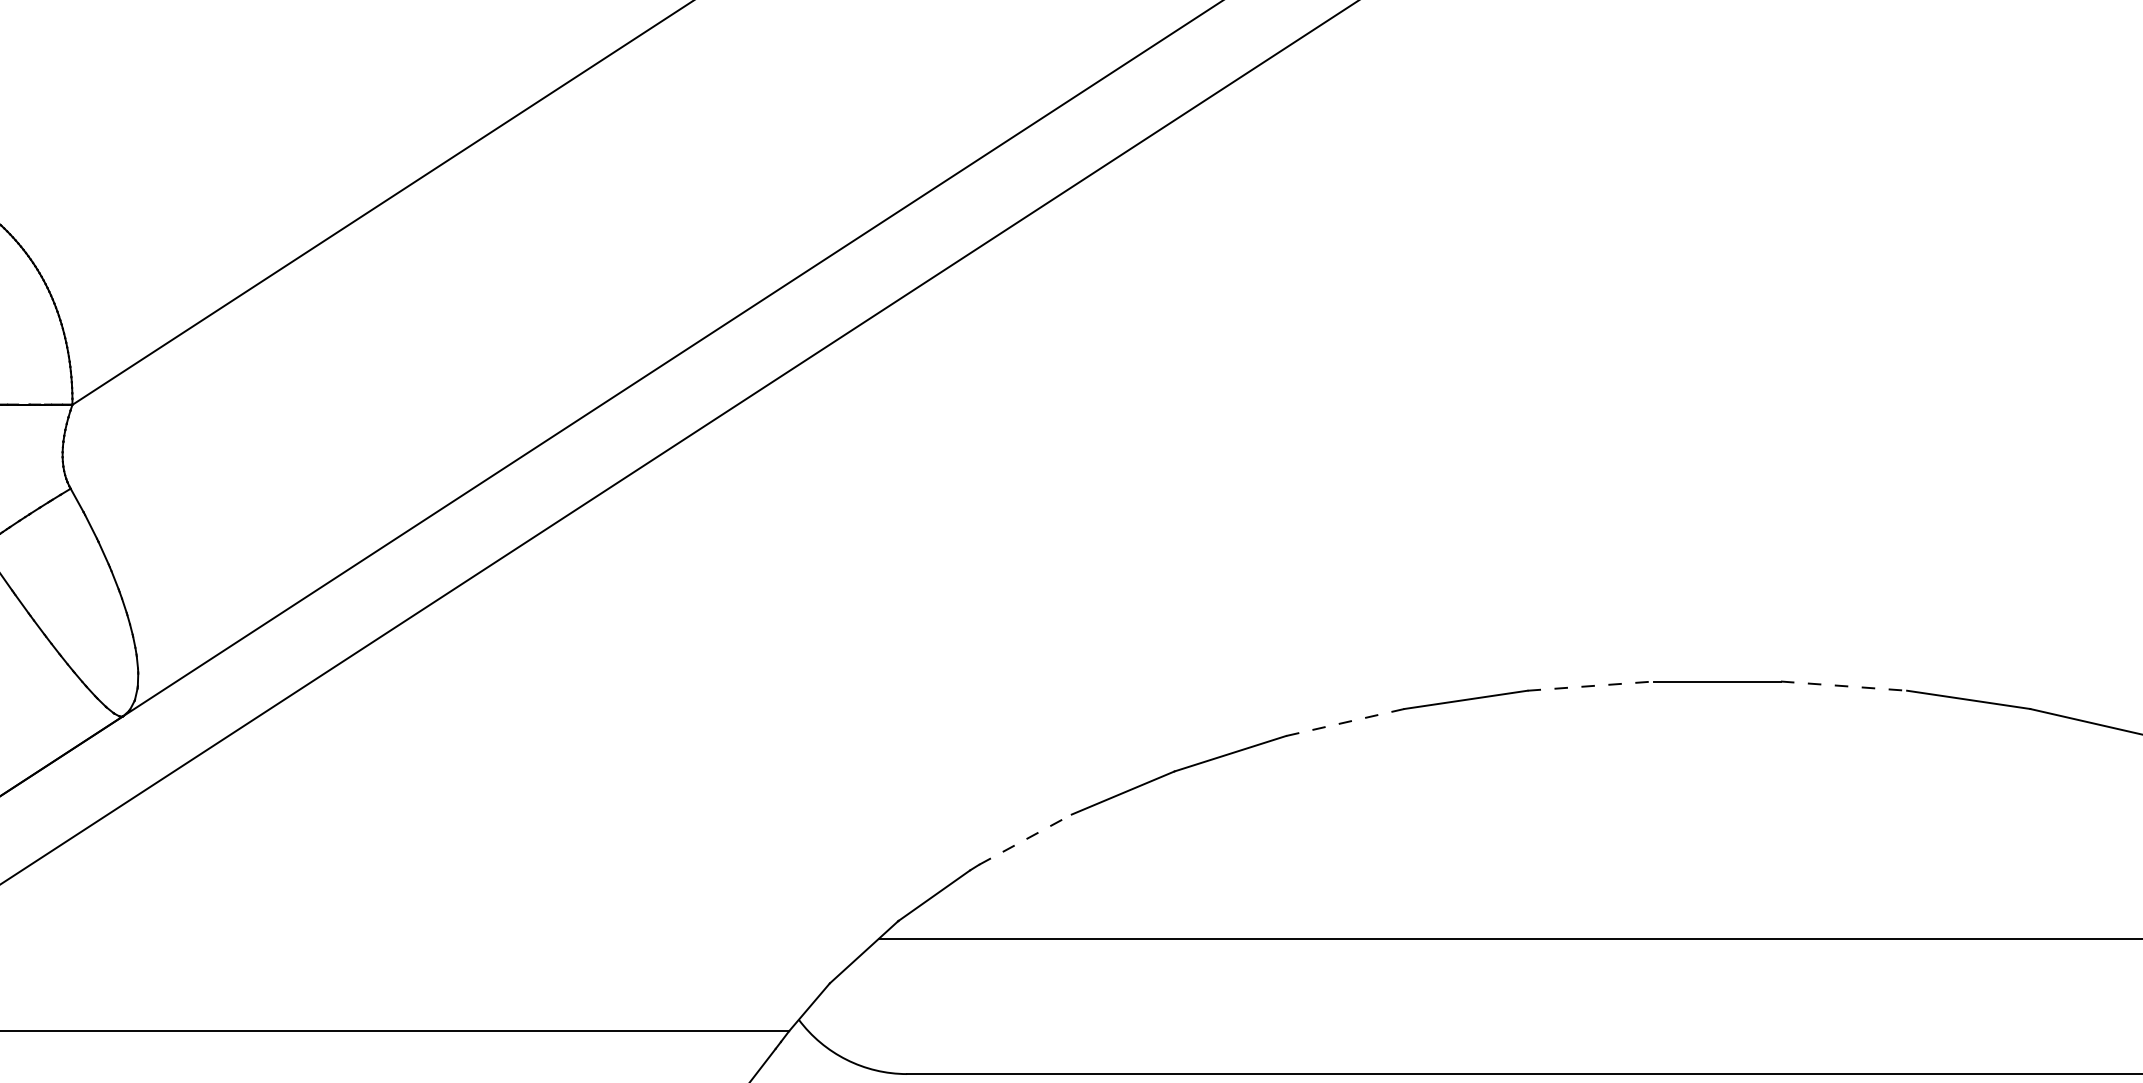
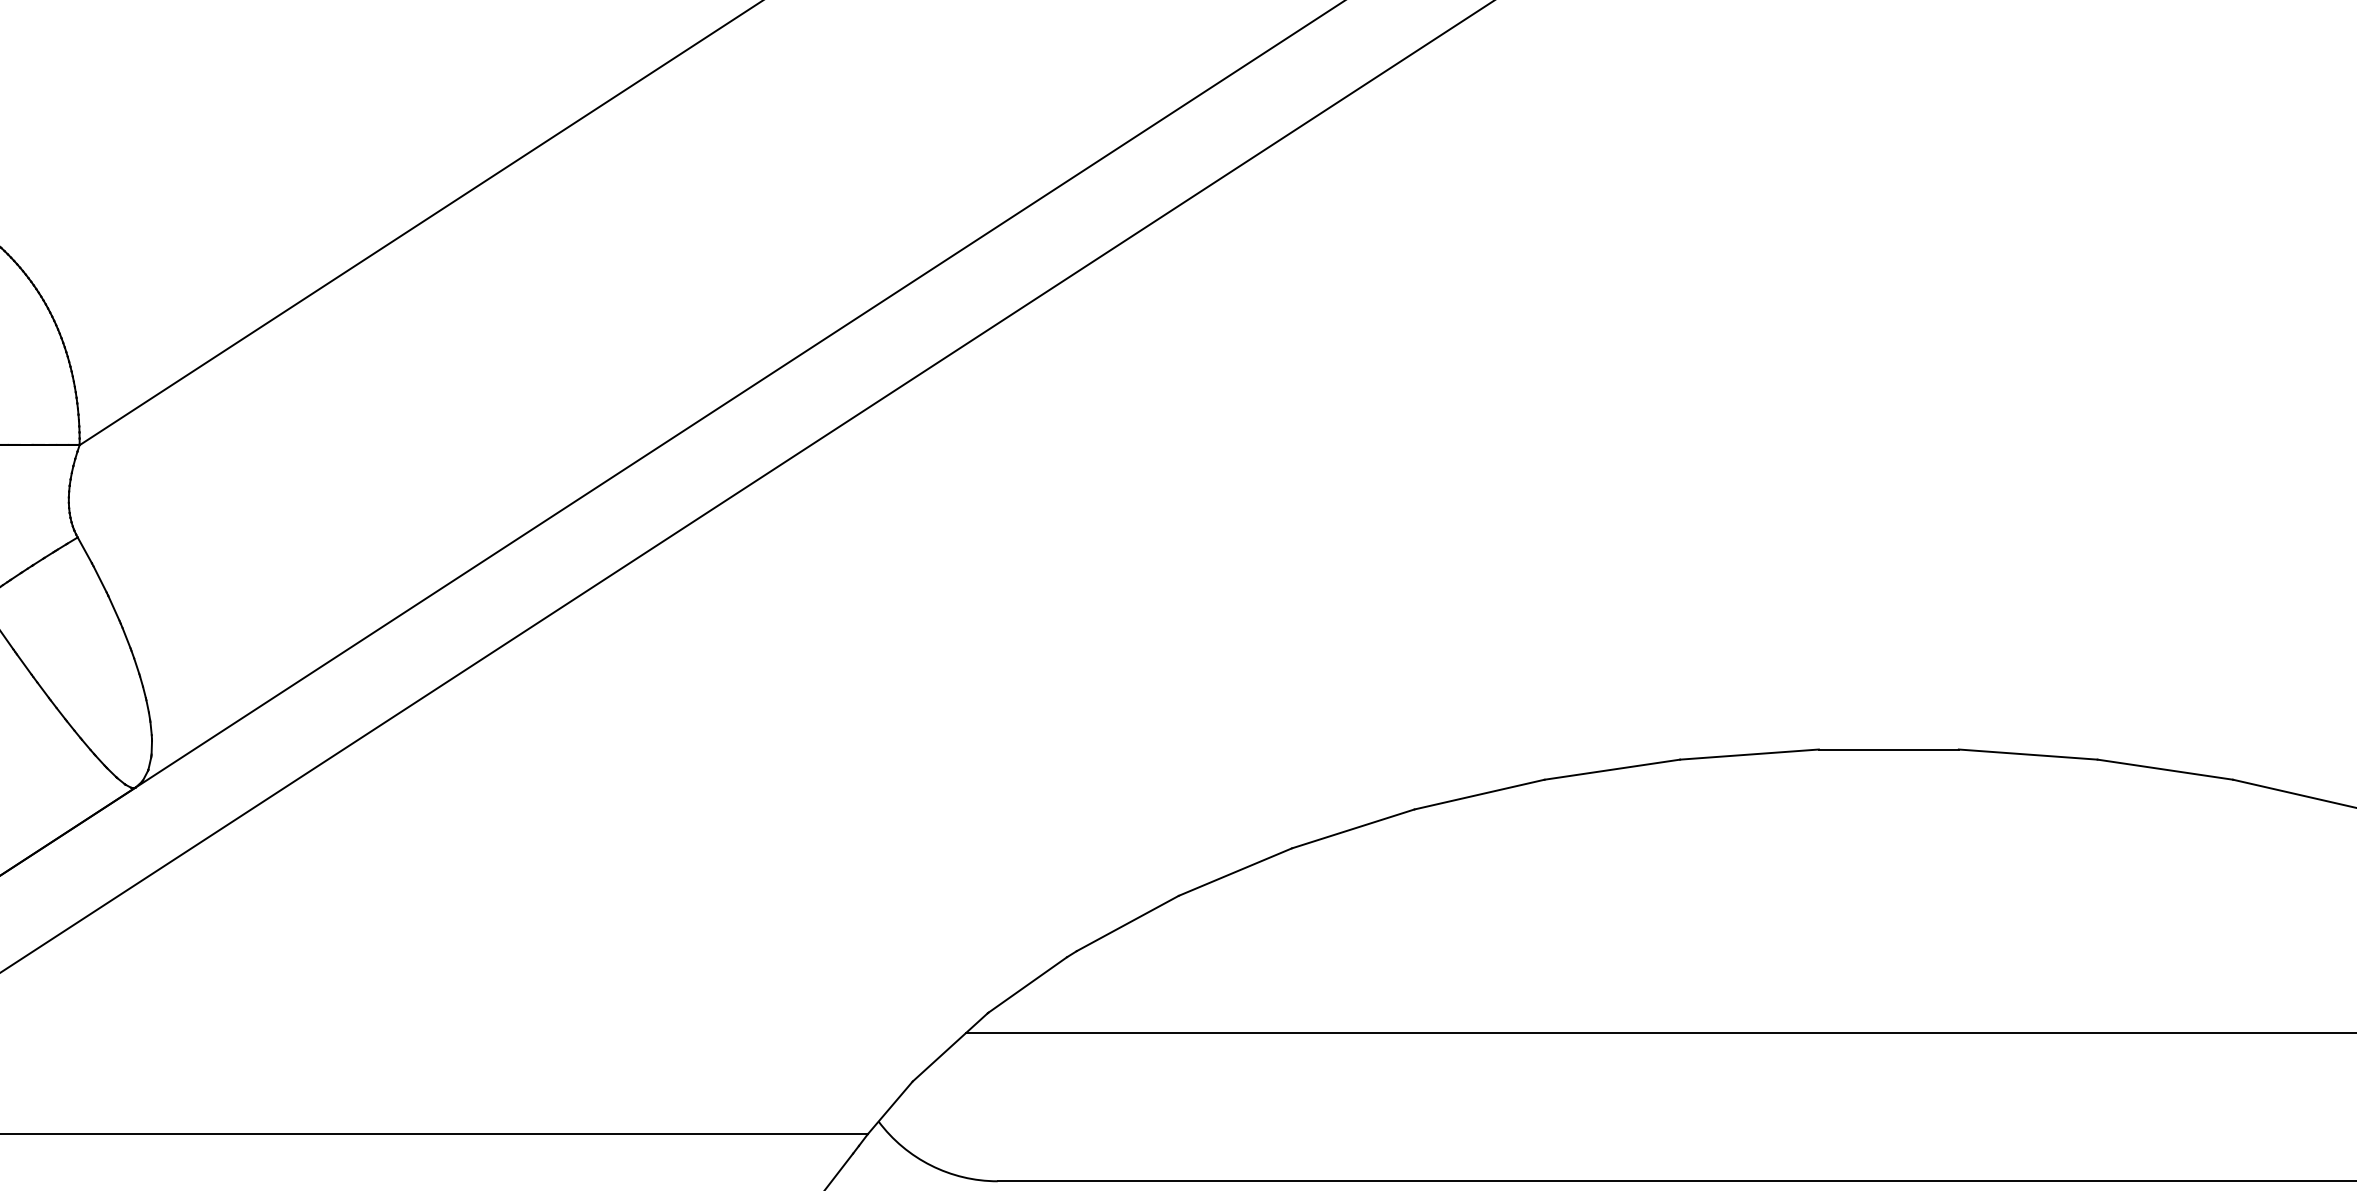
line: (1591, 686) -> (1750, 754), dashed -> solid
line: (1844, 686) -> (2028, 754), dashed -> solid
line: (1345, 722) -> (1479, 794), dashed -> solid
line: (1025, 839) -> (1127, 923), dashed -> solid

